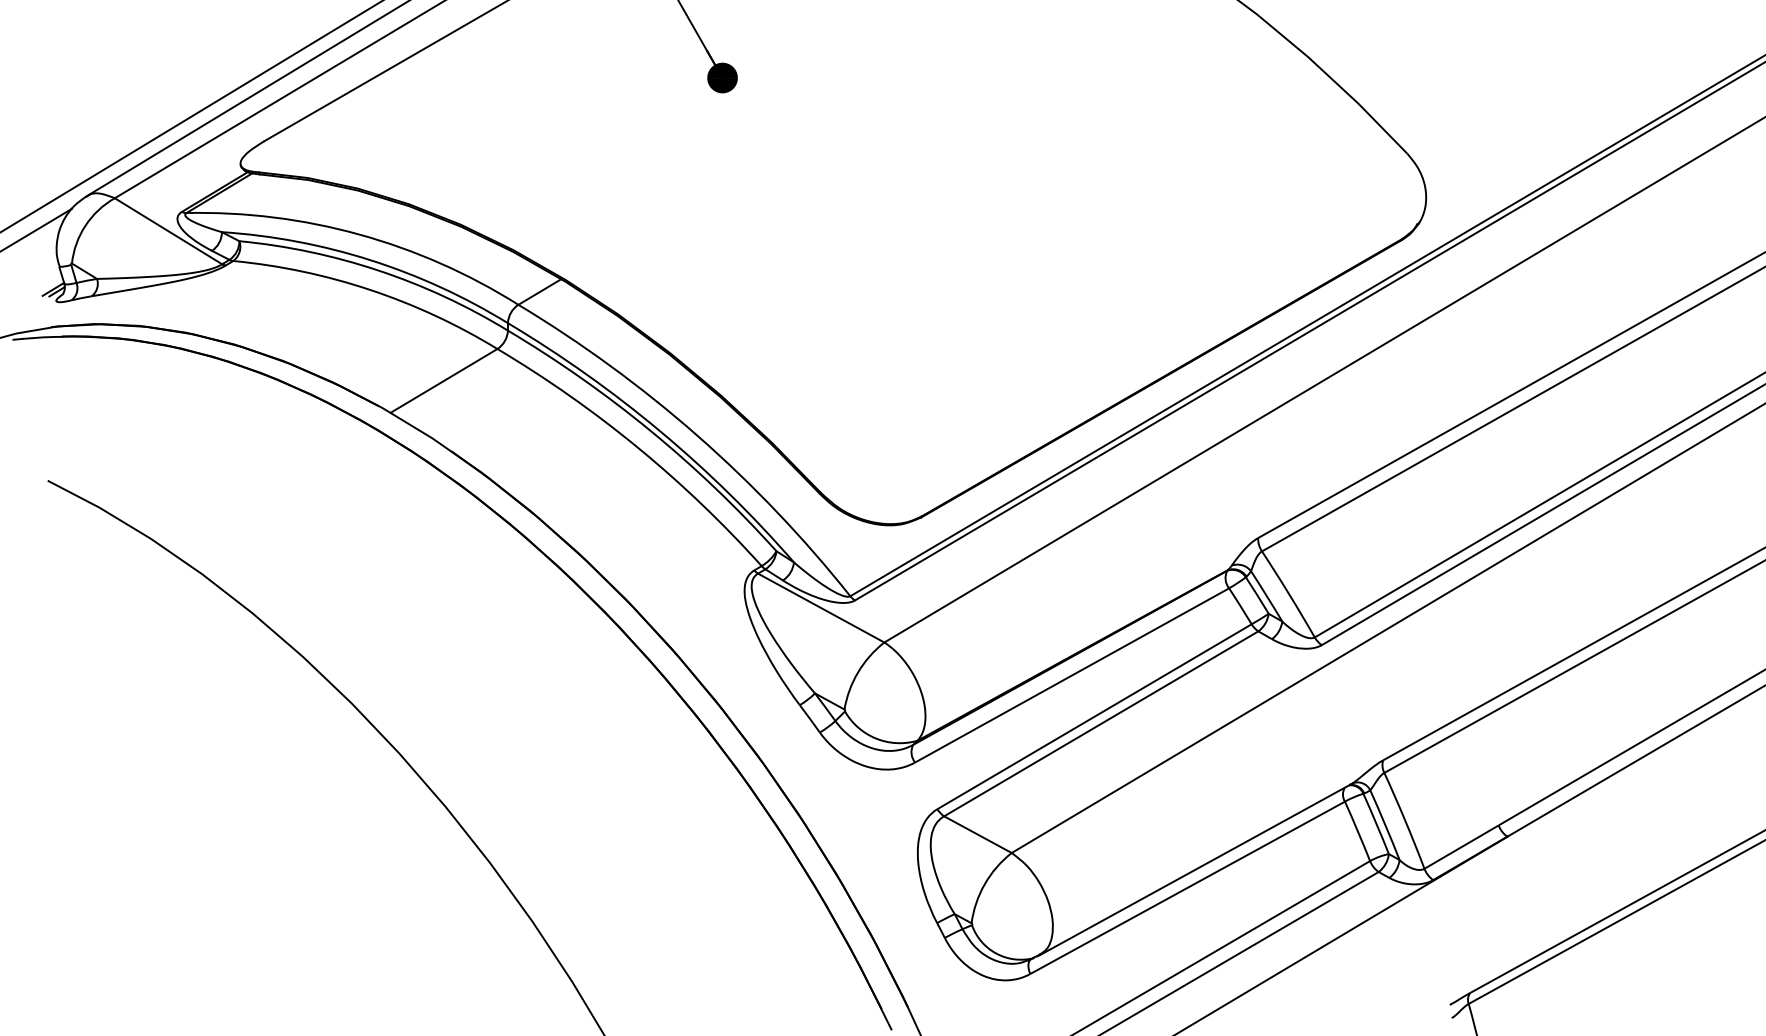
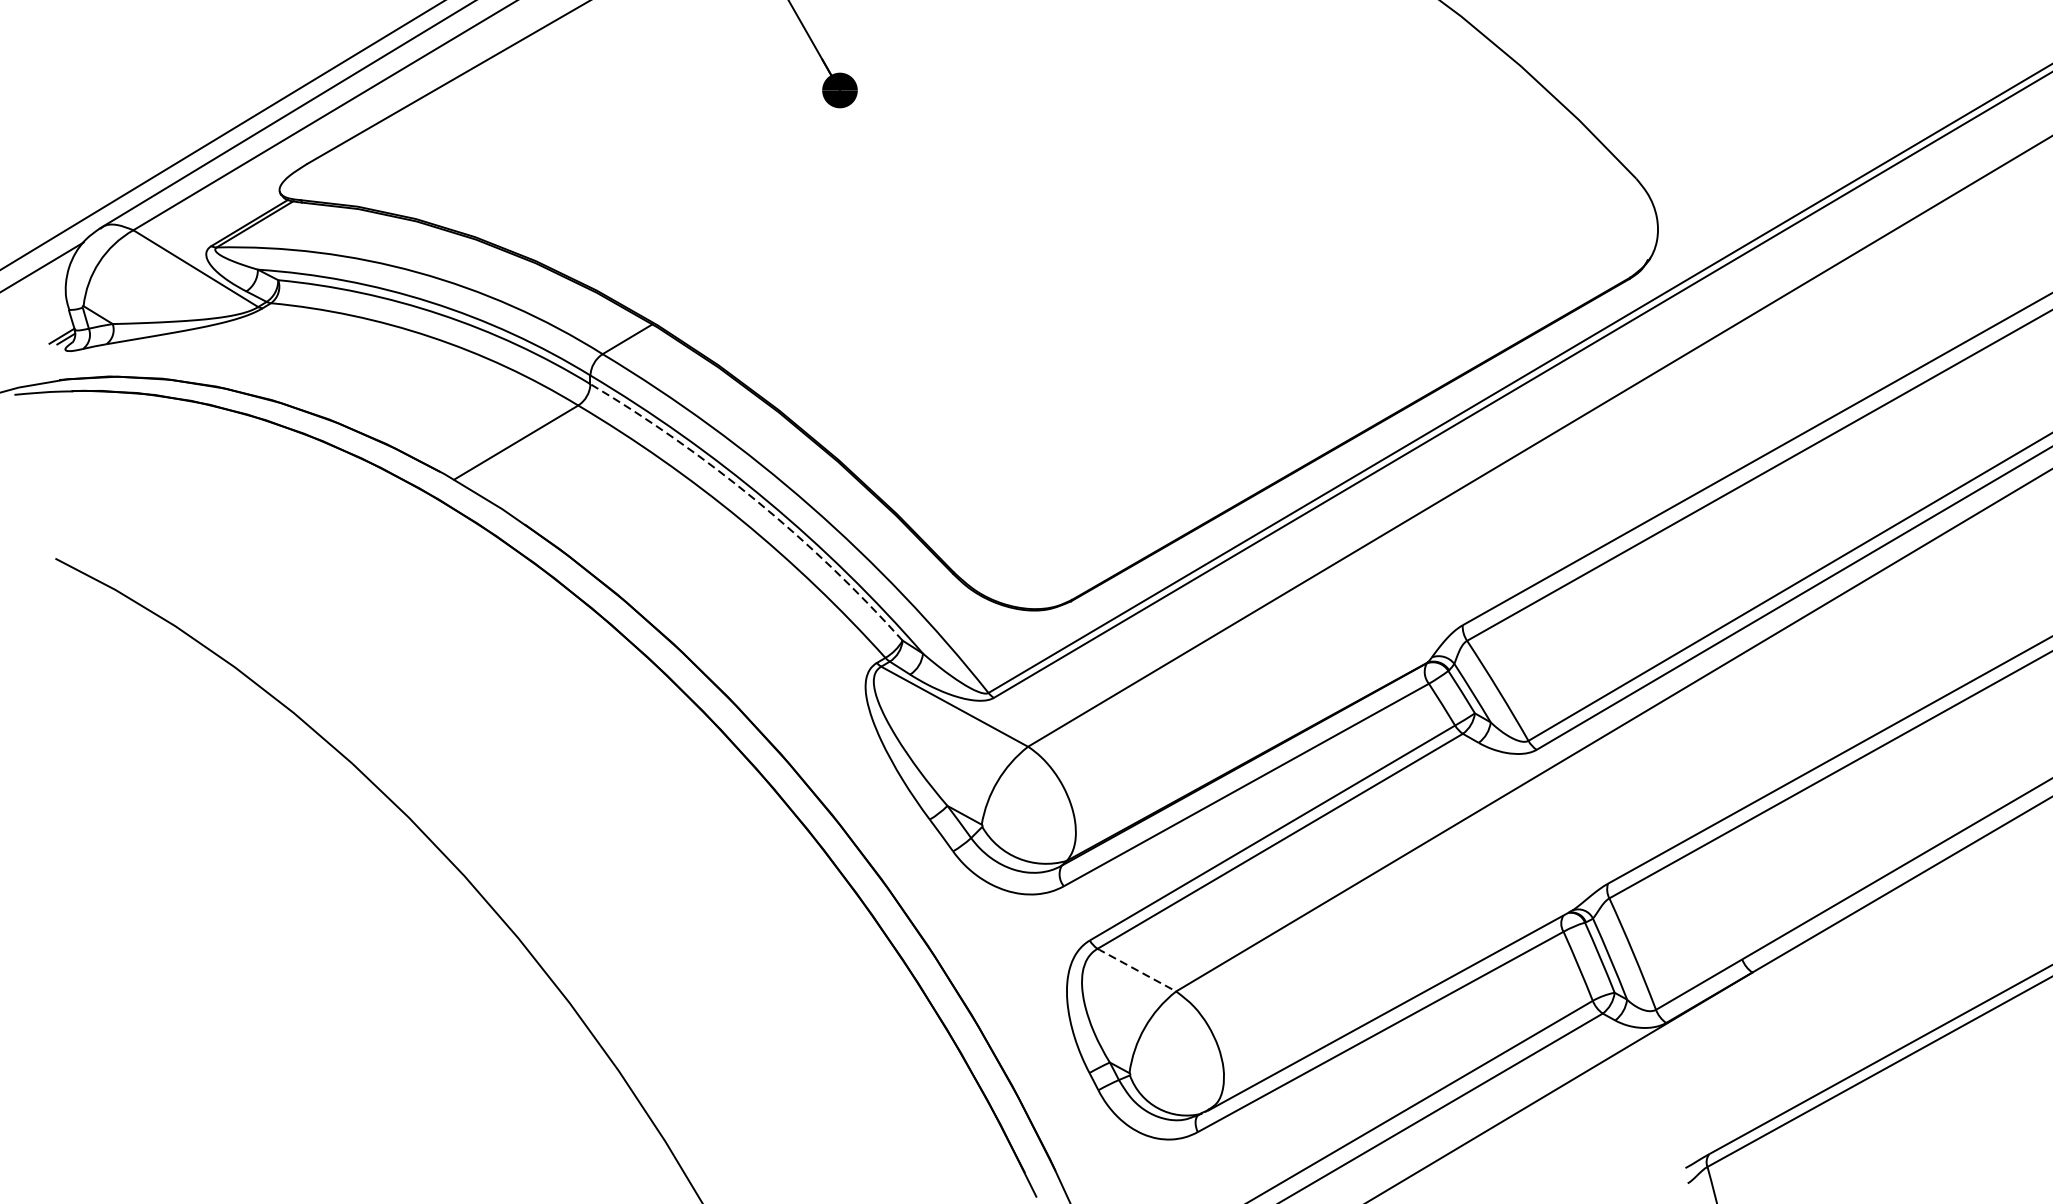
arc: (650, 430) -> (756, 500), solid -> dashed
line: (977, 834) -> (1136, 969), solid -> dashed

